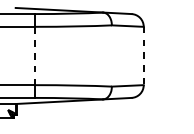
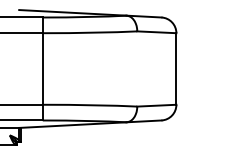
line: (34, 55) -> (42, 68), dashed -> solid
line: (143, 55) -> (176, 68), dashed -> solid

